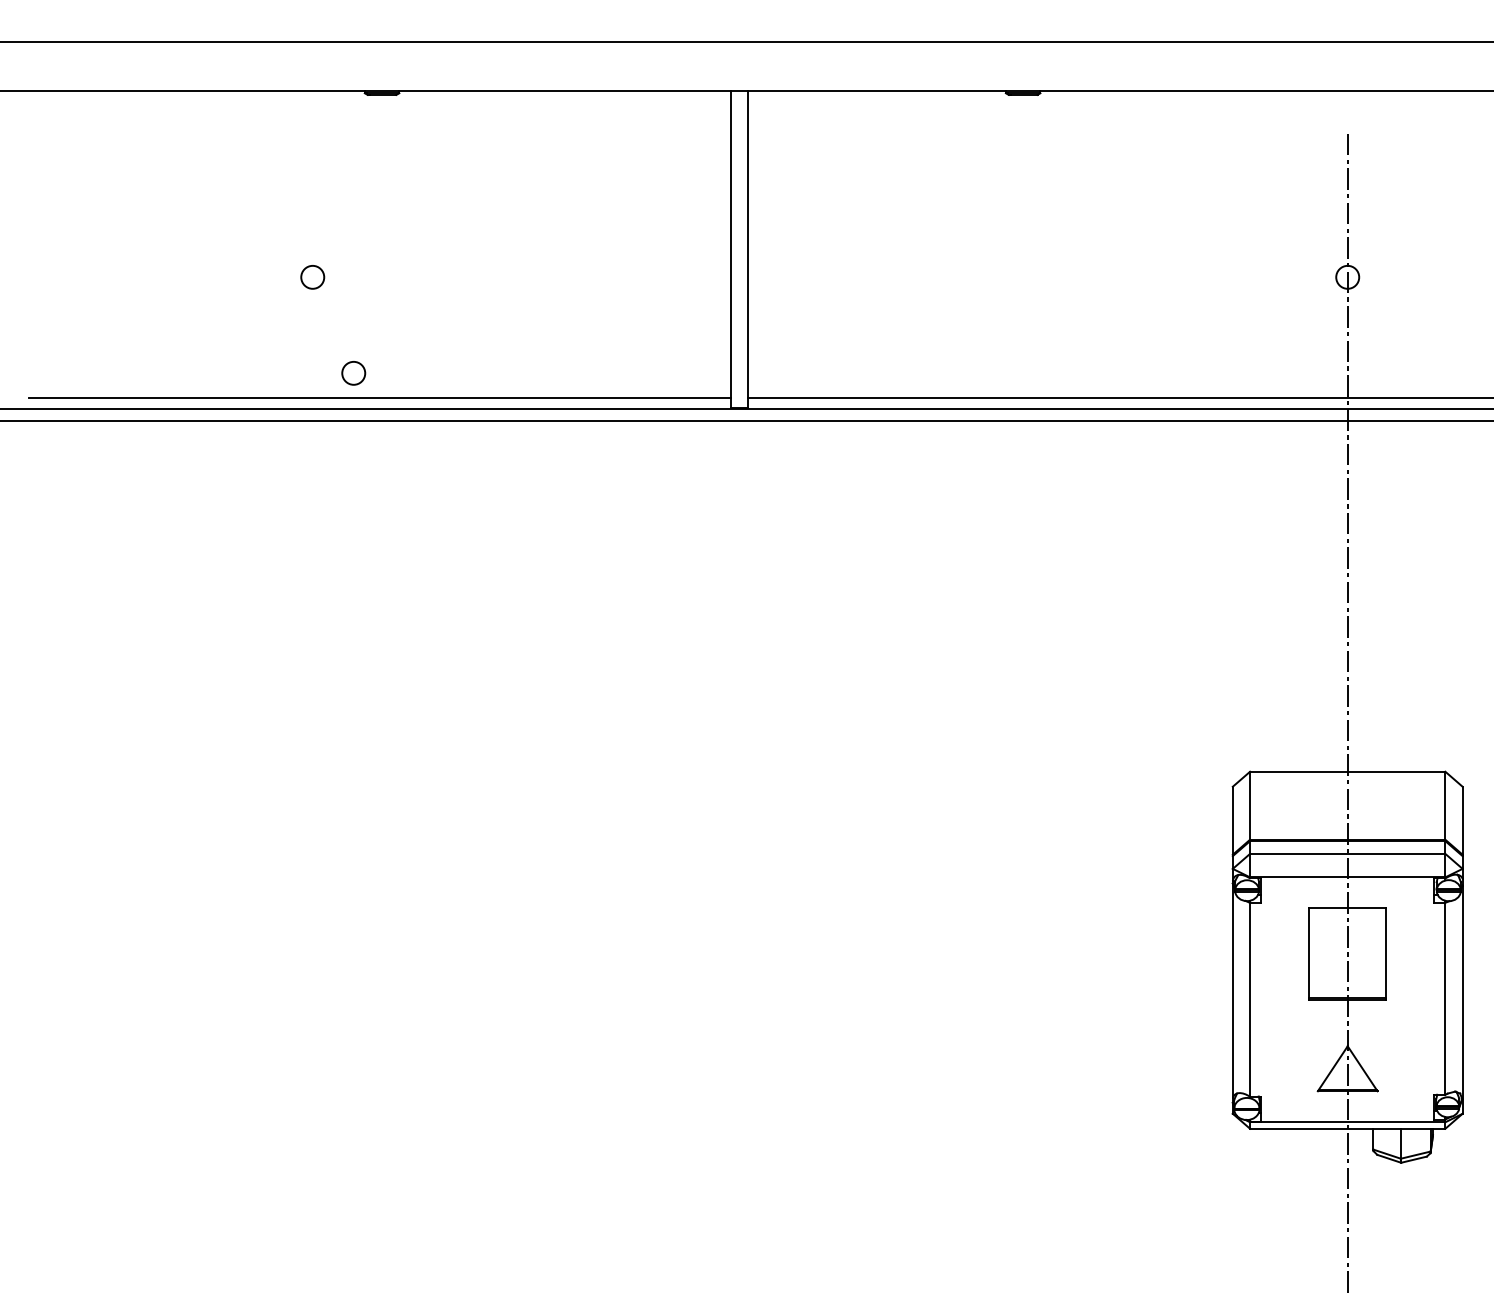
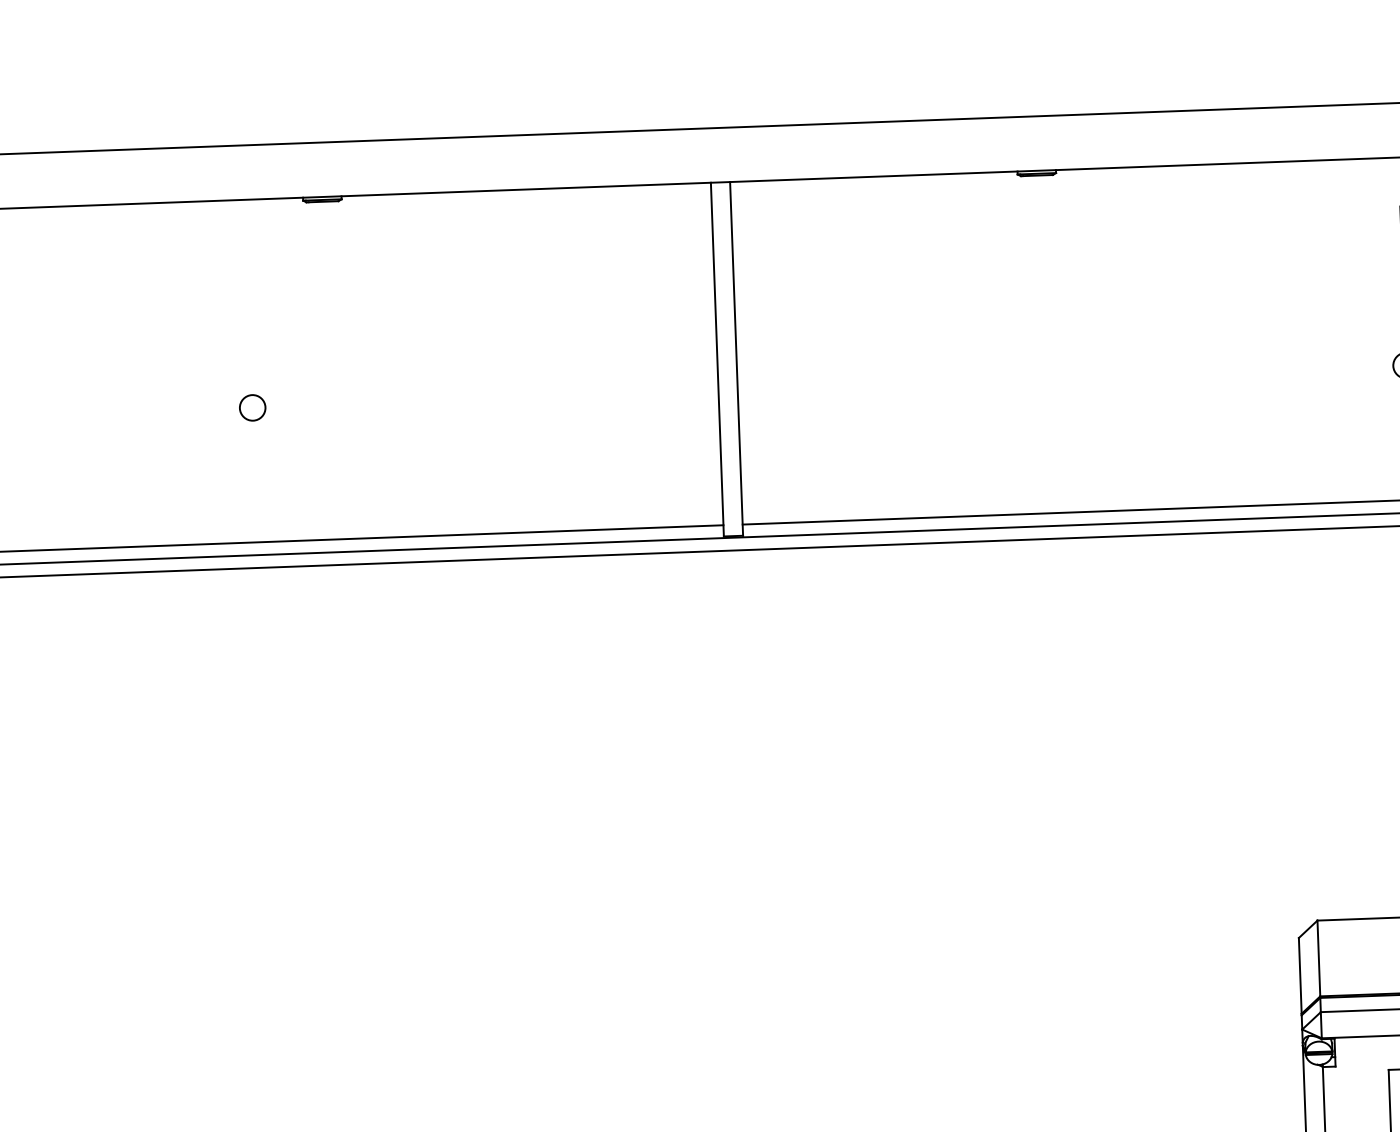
circle: (353, 373) -> (302, 513), removed

